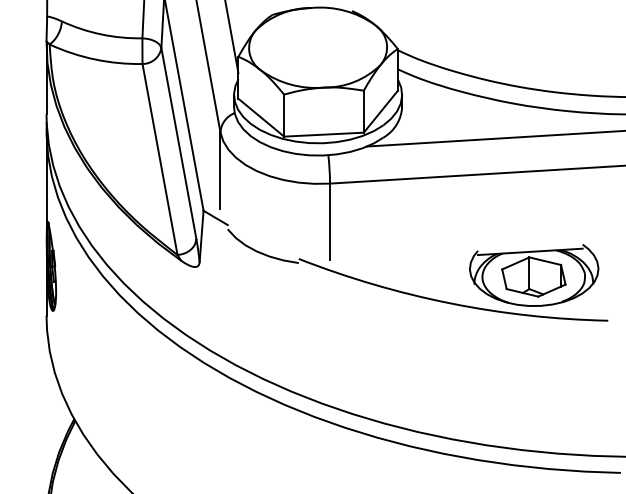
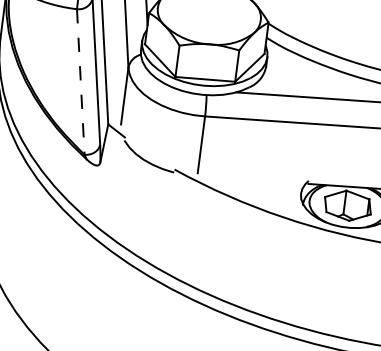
line: (160, 159) -> (81, 82), solid -> dashed

